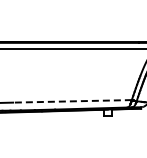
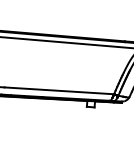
line: (71, 101) -> (58, 90), dashed -> solid

